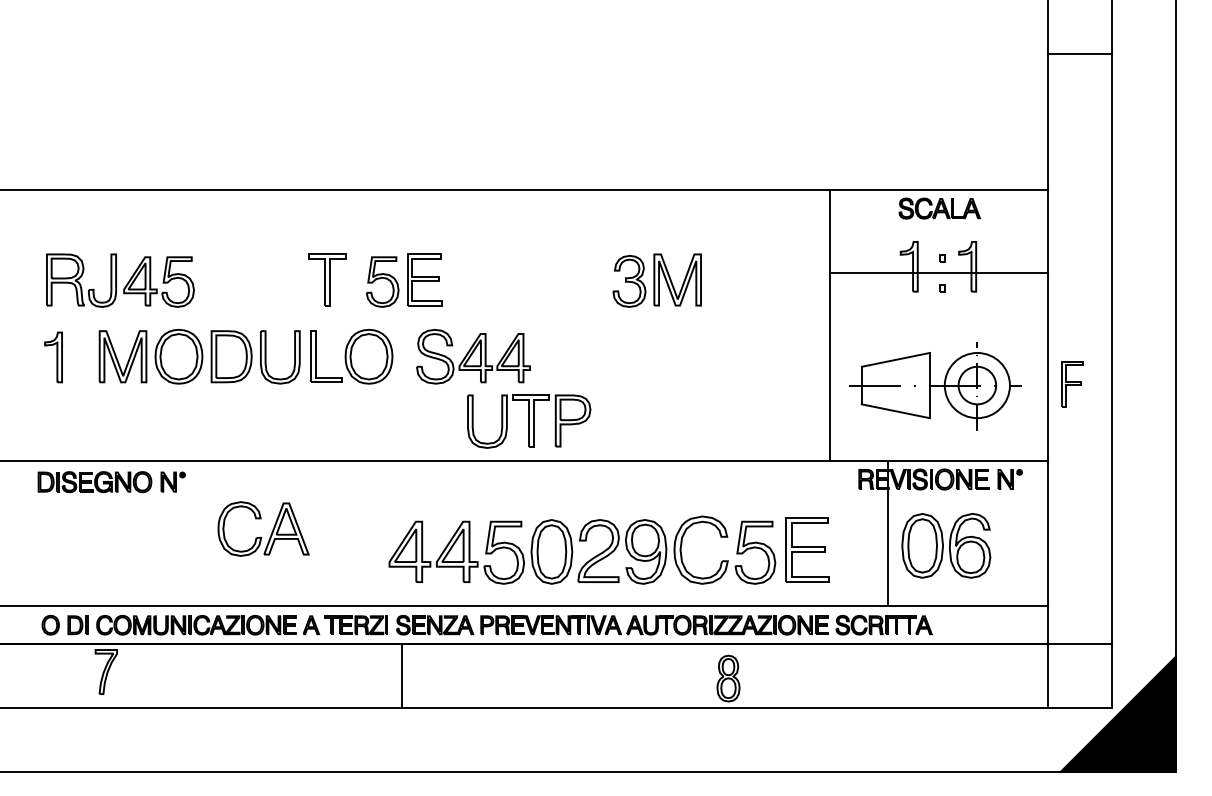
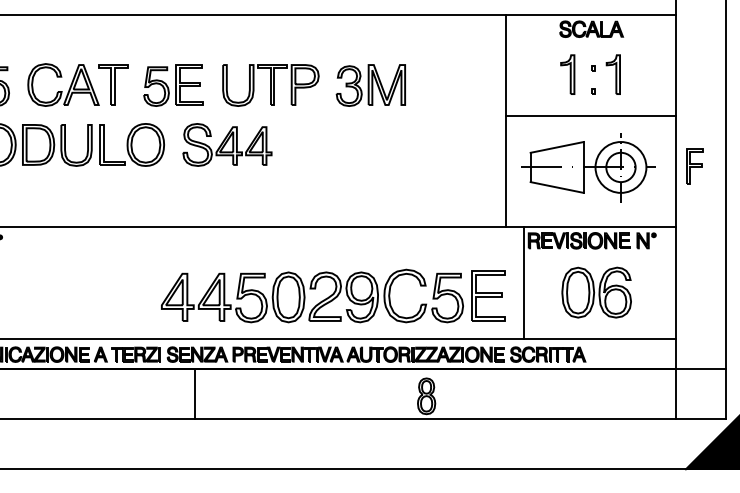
line: (938, 272) -> (590, 115), moved
part: (529, 421) -> (271, 85), moved
part: (271, 532) -> (69, 87), moved
line: (888, 533) -> (524, 282), moved
line: (402, 676) -> (195, 394), moved

